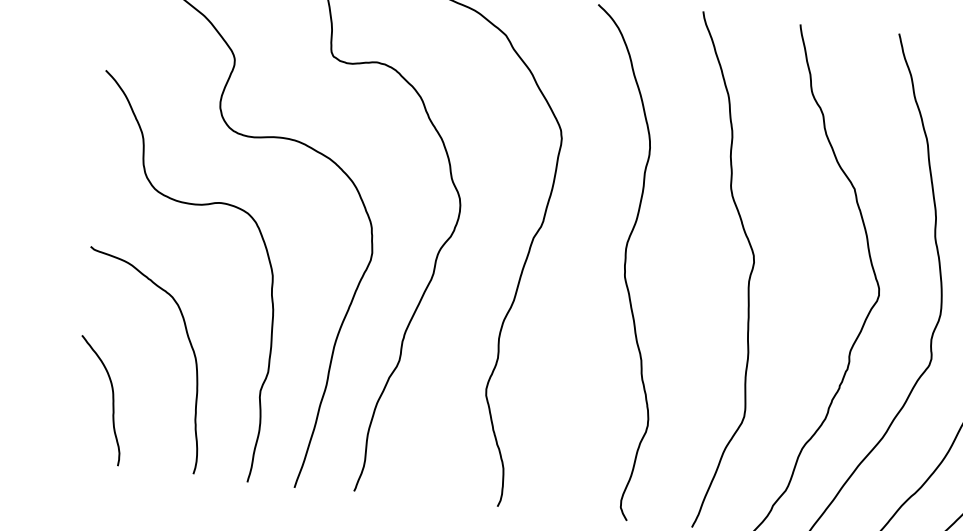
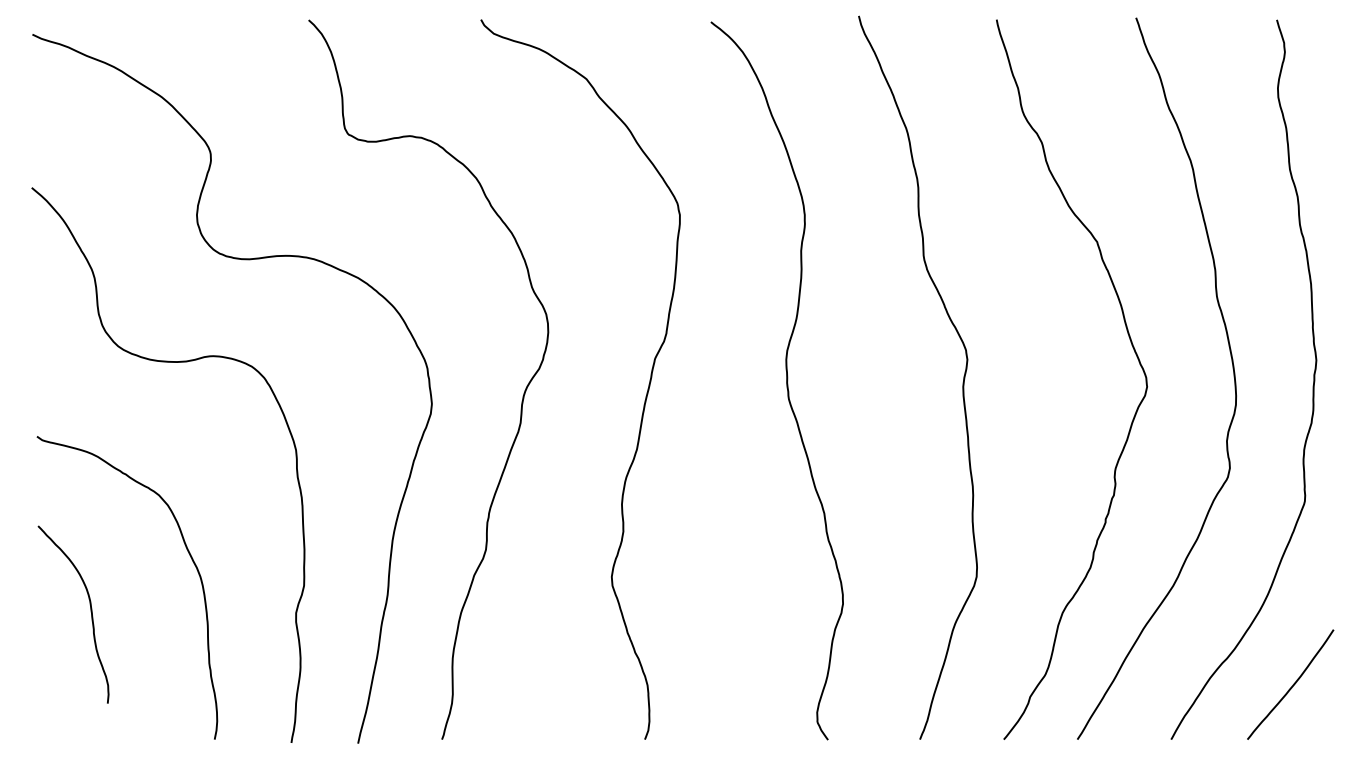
curve: (112, 400) -> (90, 612), moved

